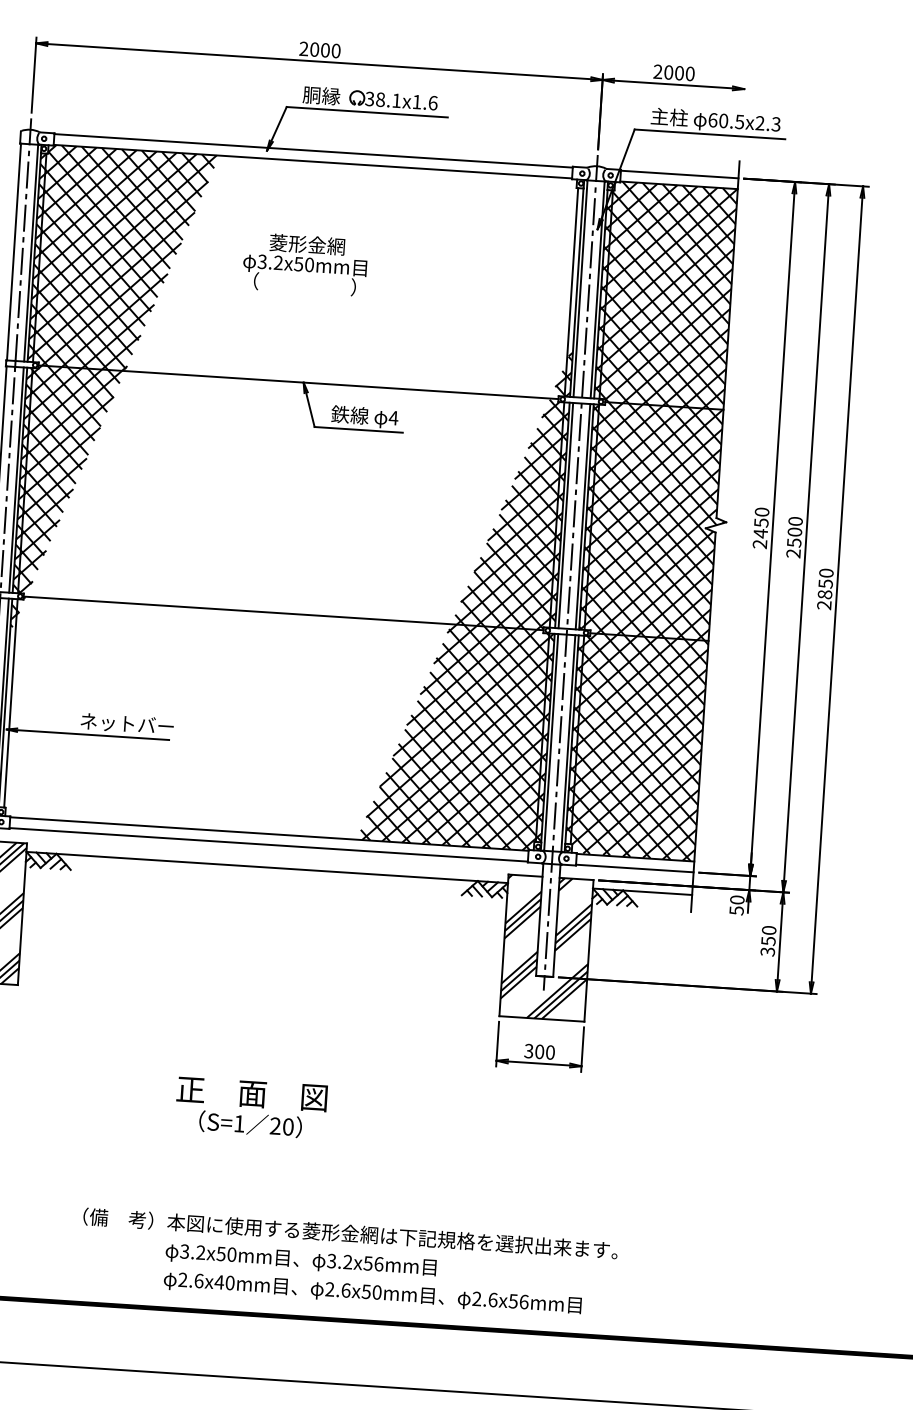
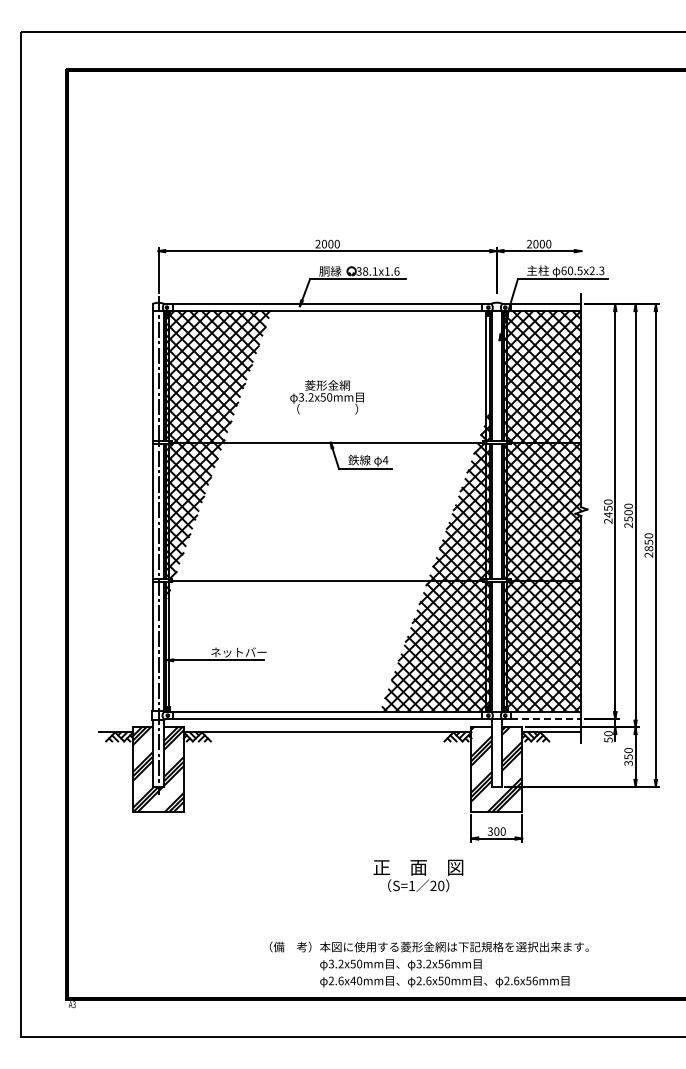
text: (304, 264) -> (326, 397), moved
line: (570, 572) -> (496, 545), removed
line: (635, 867) -> (546, 718), solid -> dashed
text: (251, 1107) -> (418, 875), moved
text: (347, 1262) -> (428, 964), moved

